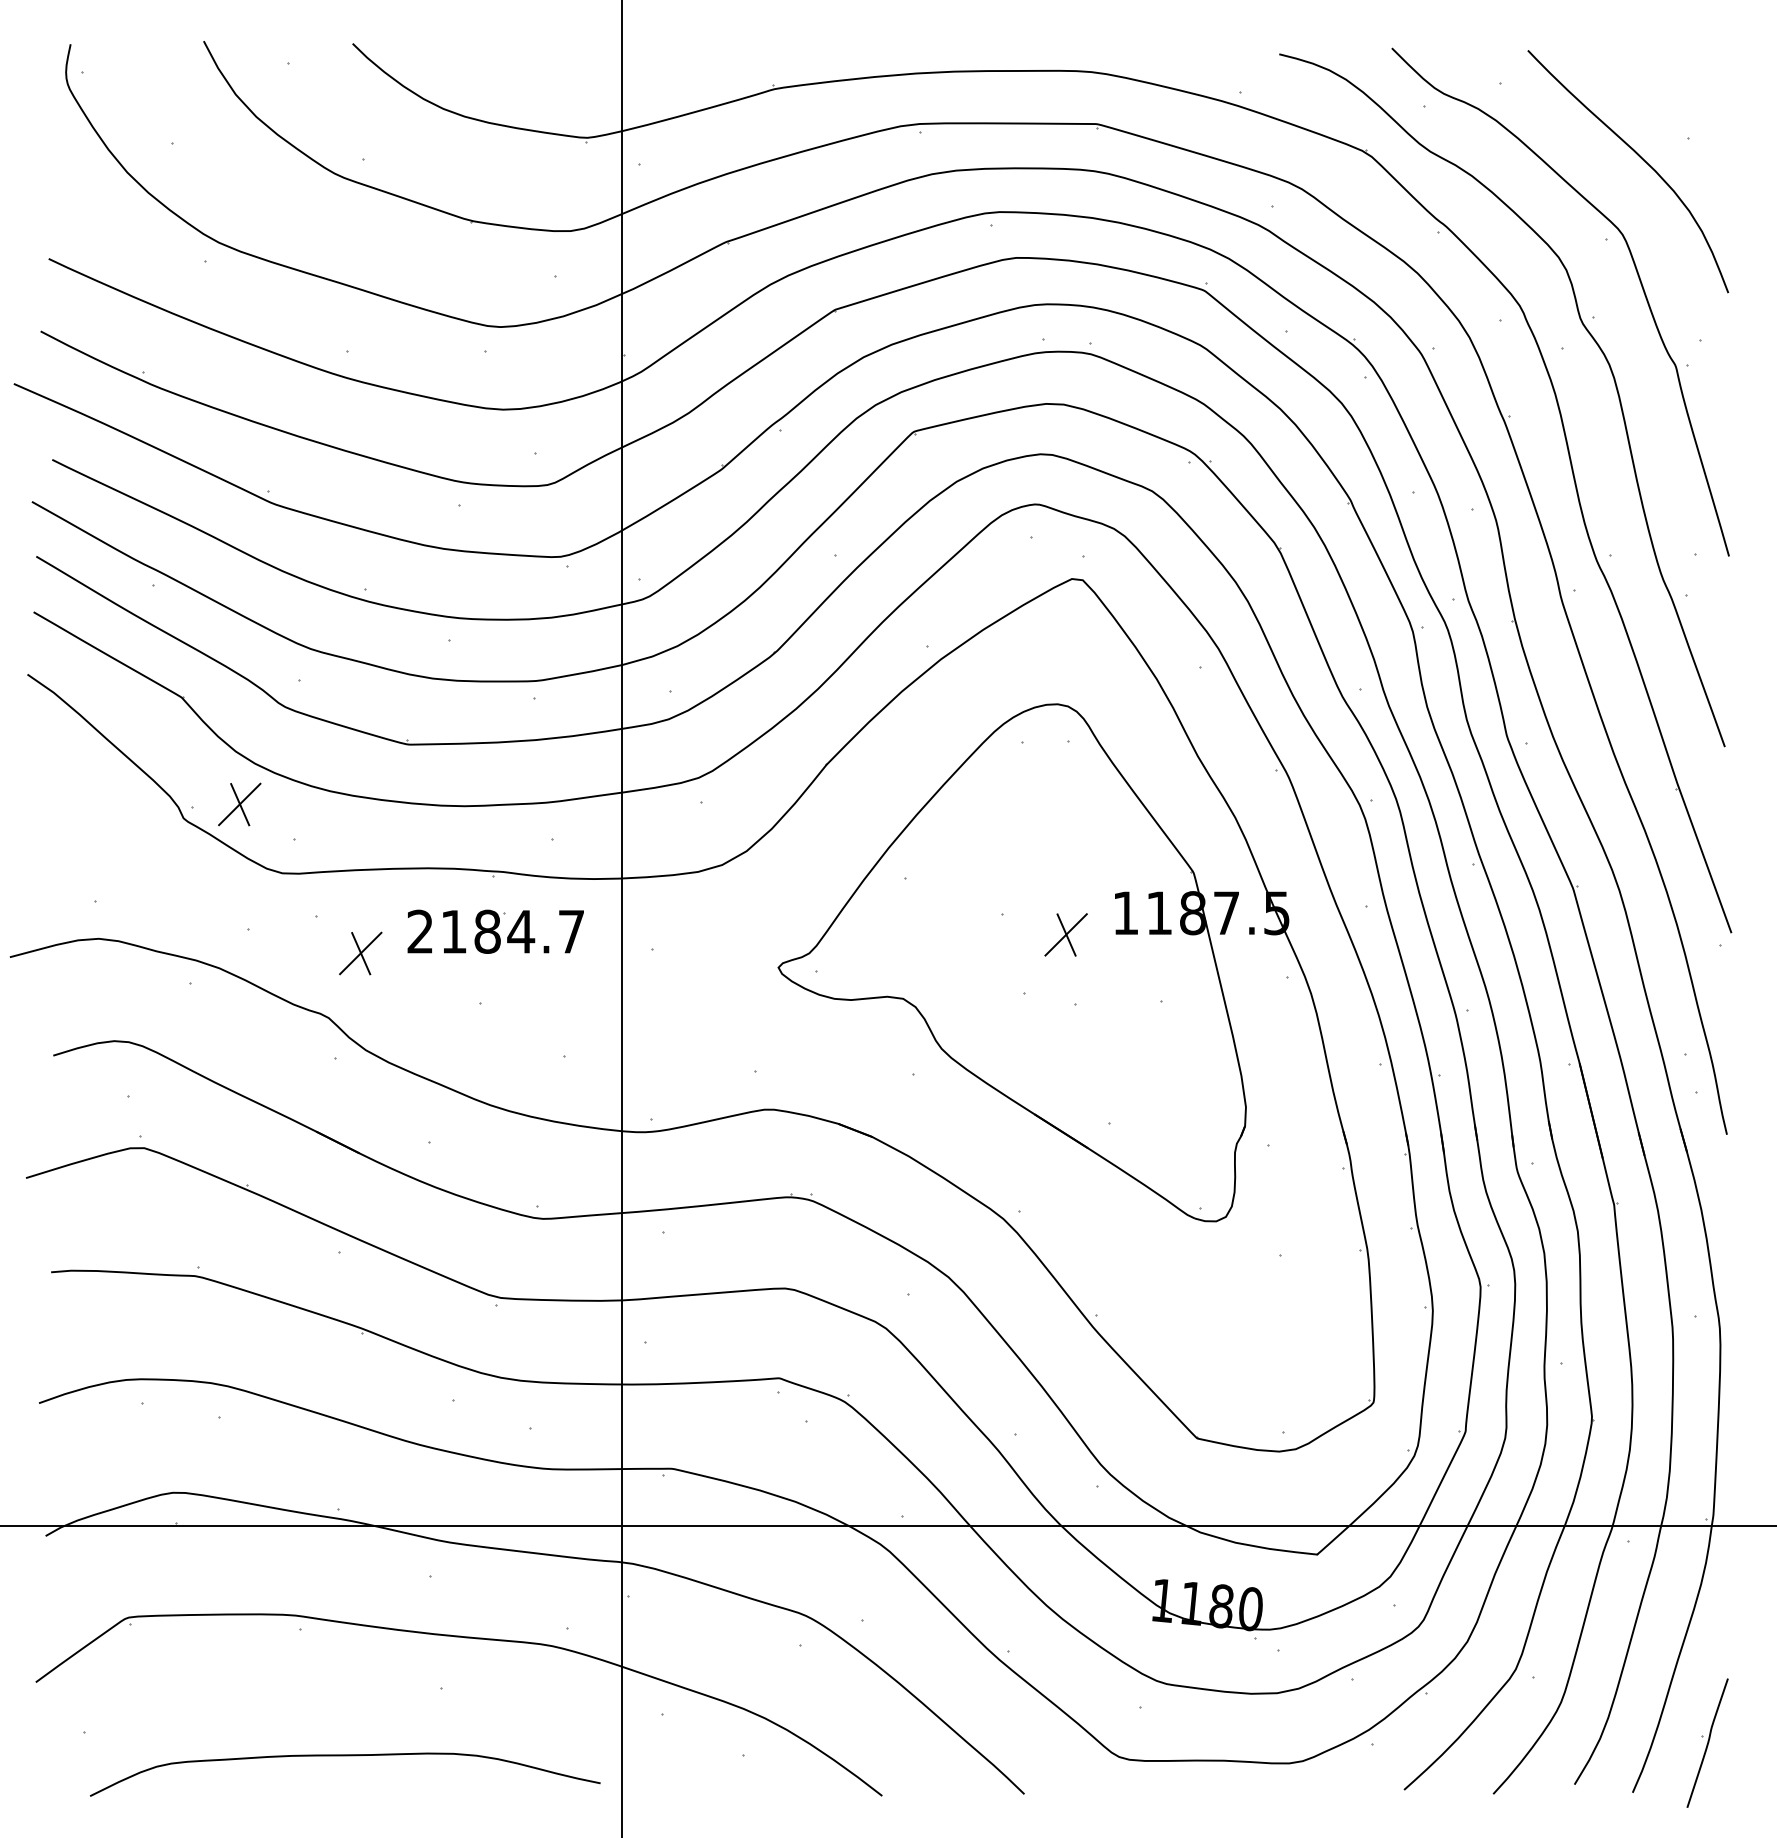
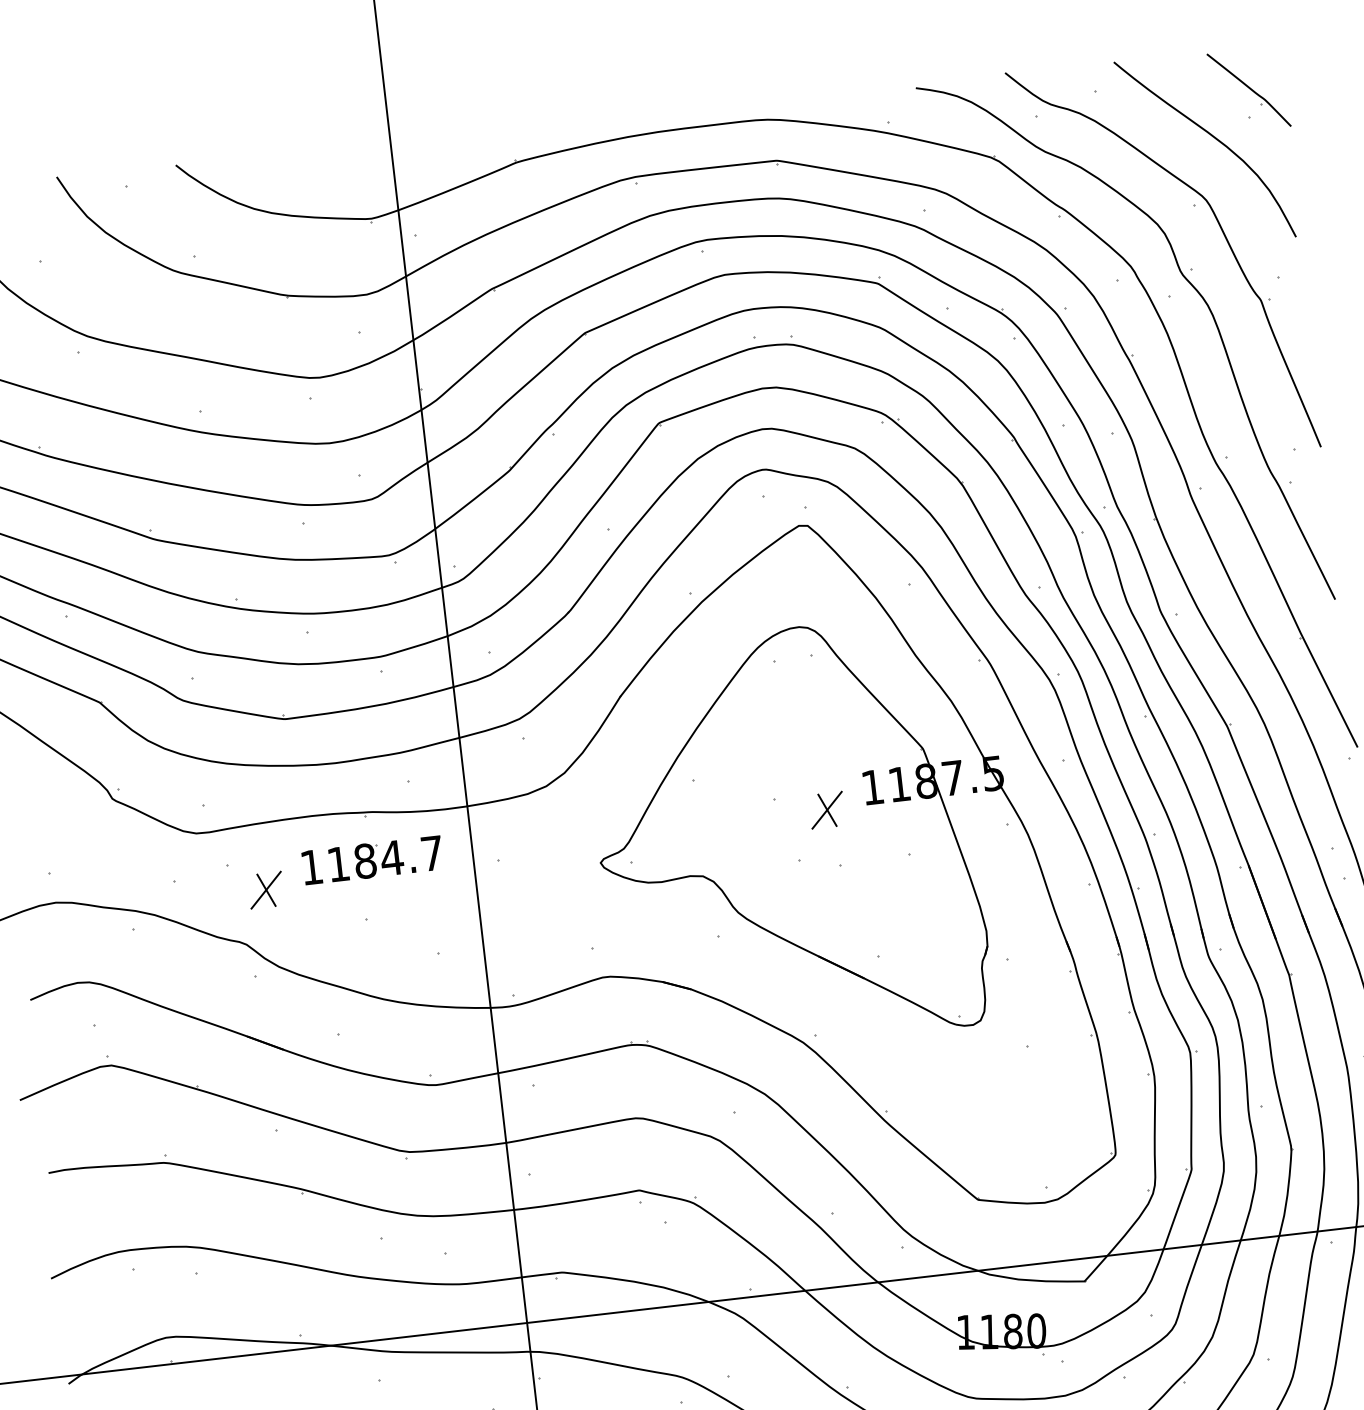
part: (1690, 104) -> (1248, 90), added
part: (239, 804) -> (155, 782), removed
text: (419, 931) -> (310, 867), 2184.7 -> 1184.7

